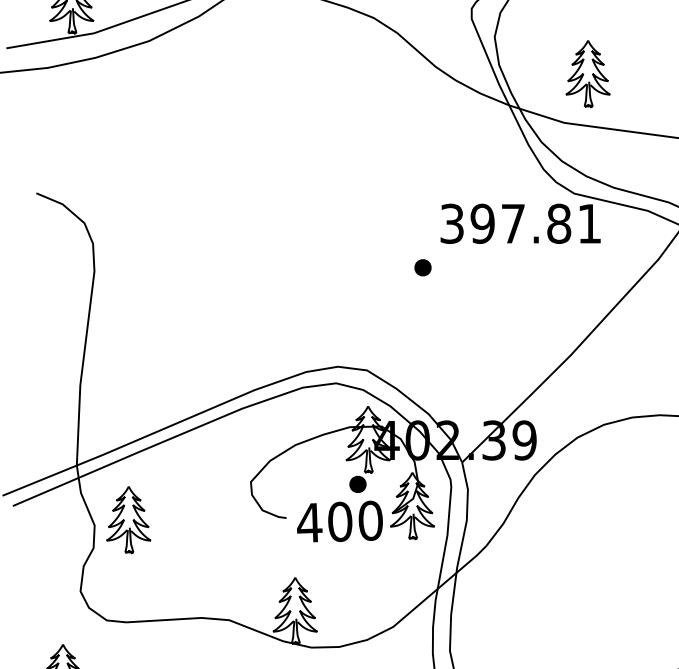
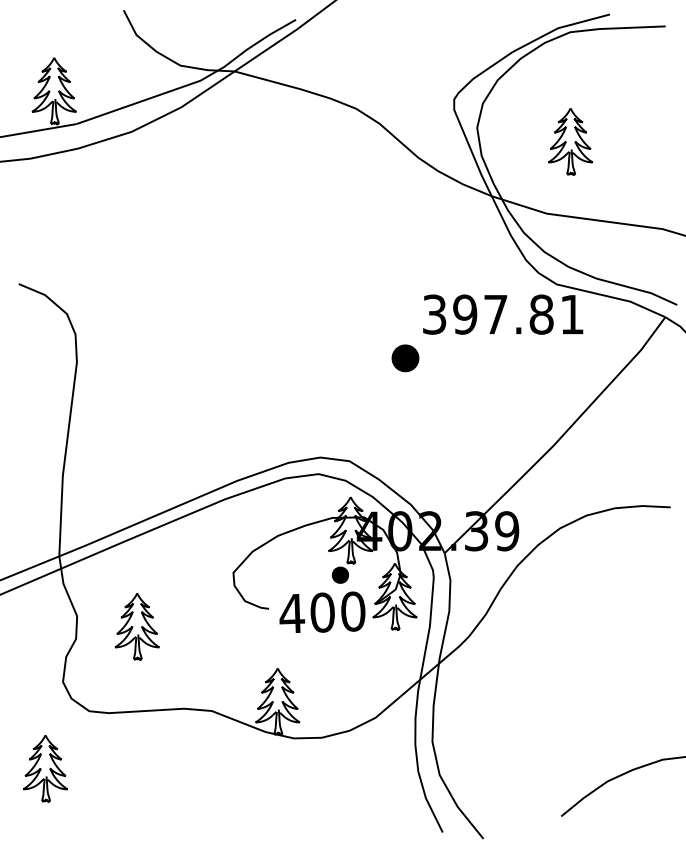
part: (588, 73) -> (570, 141), moved
part: (423, 267) -> (405, 358), size x1.6
part: (128, 519) -> (136, 626), moved

